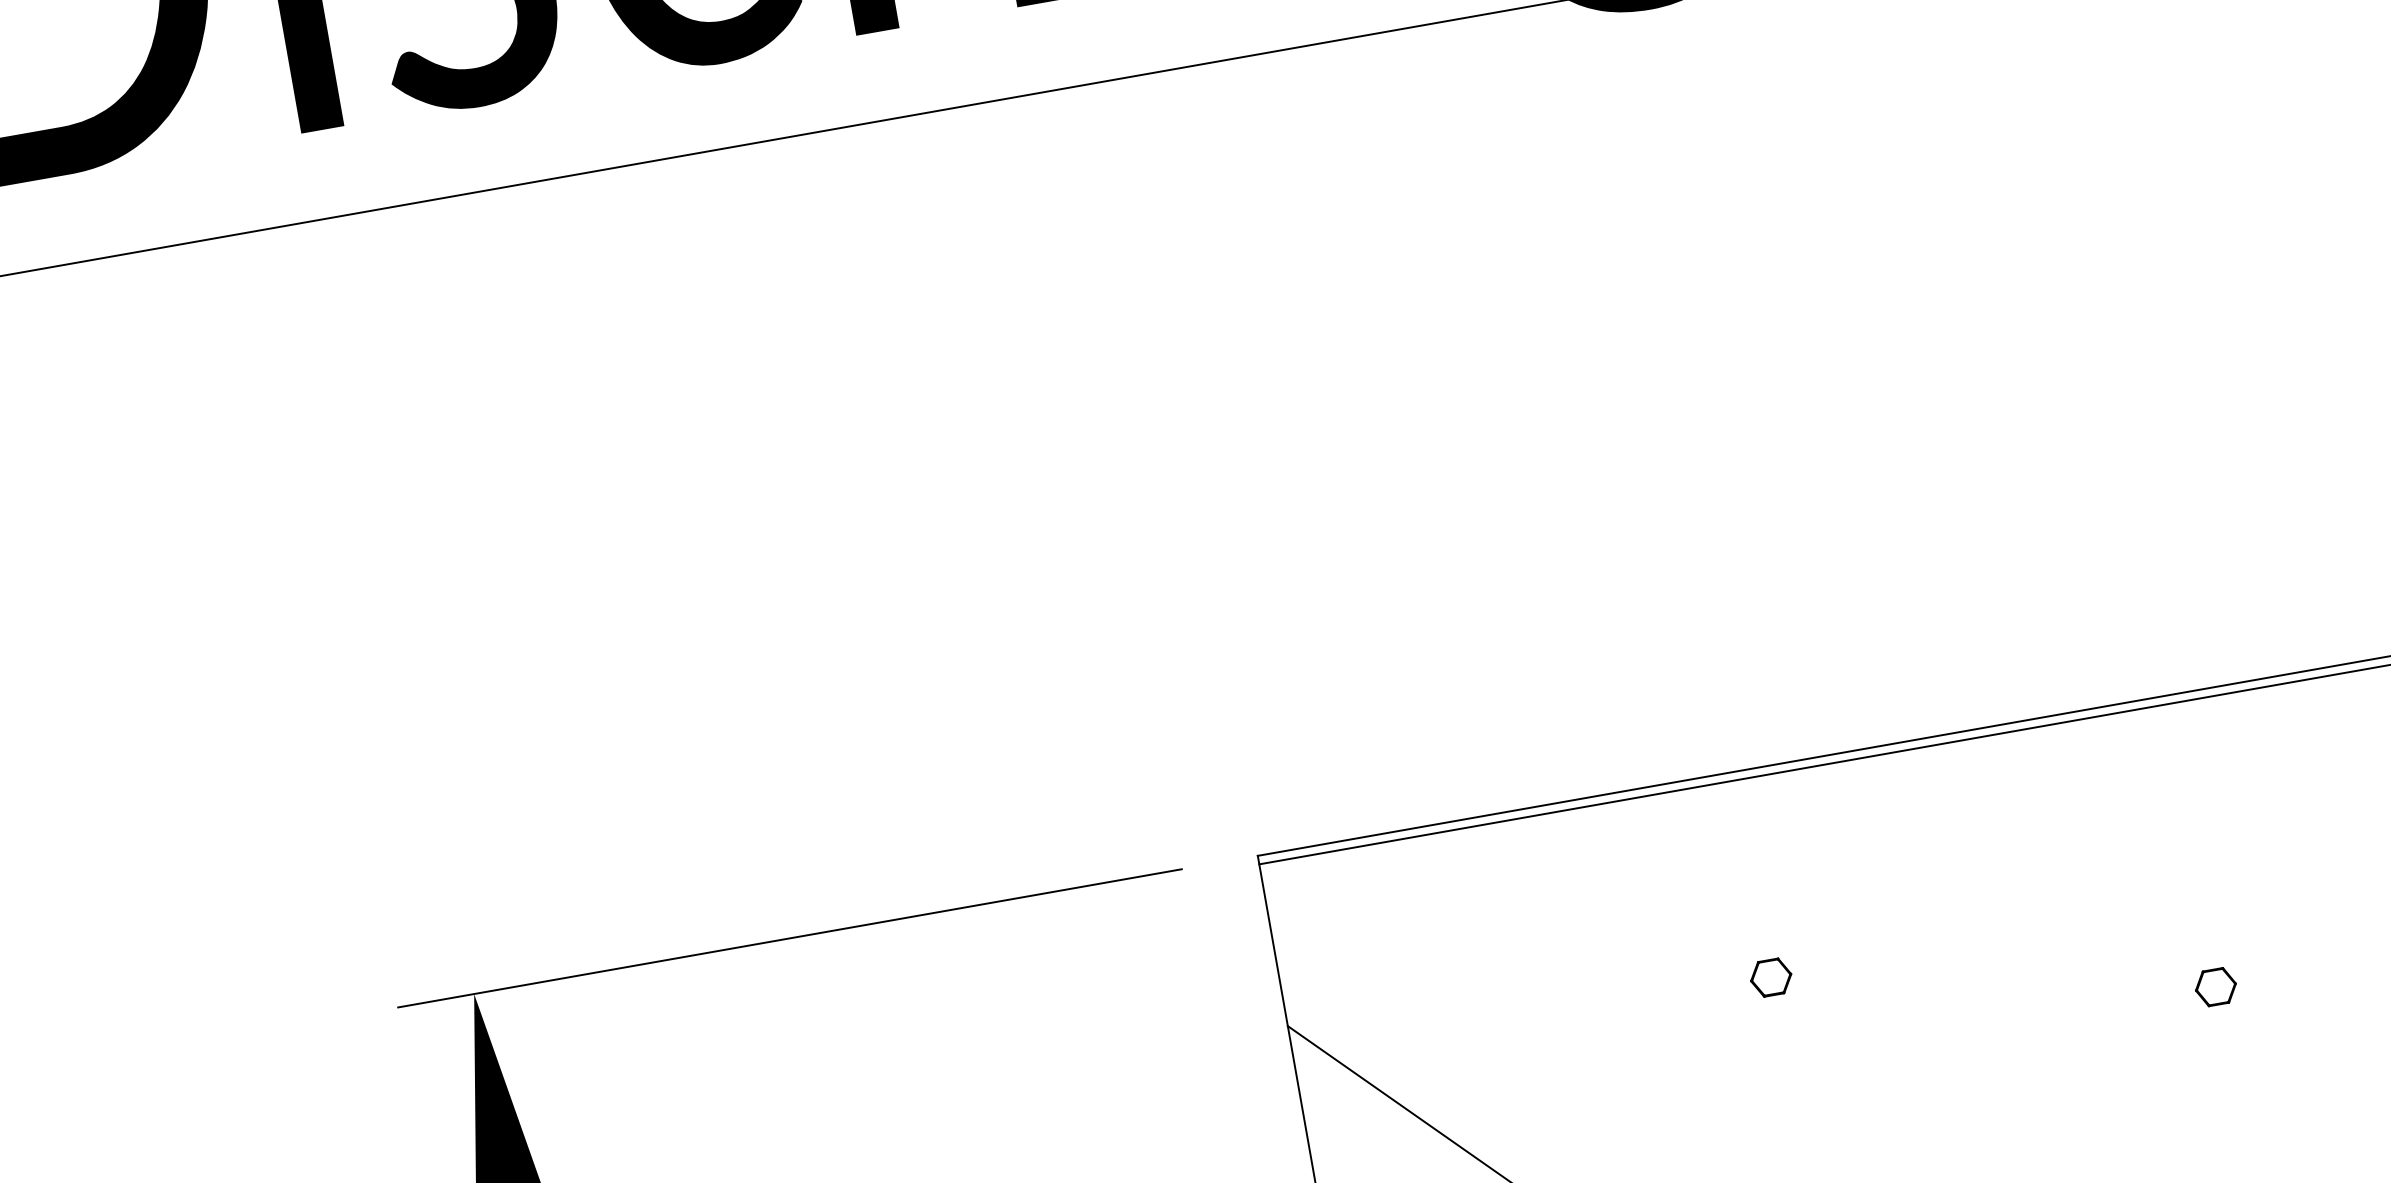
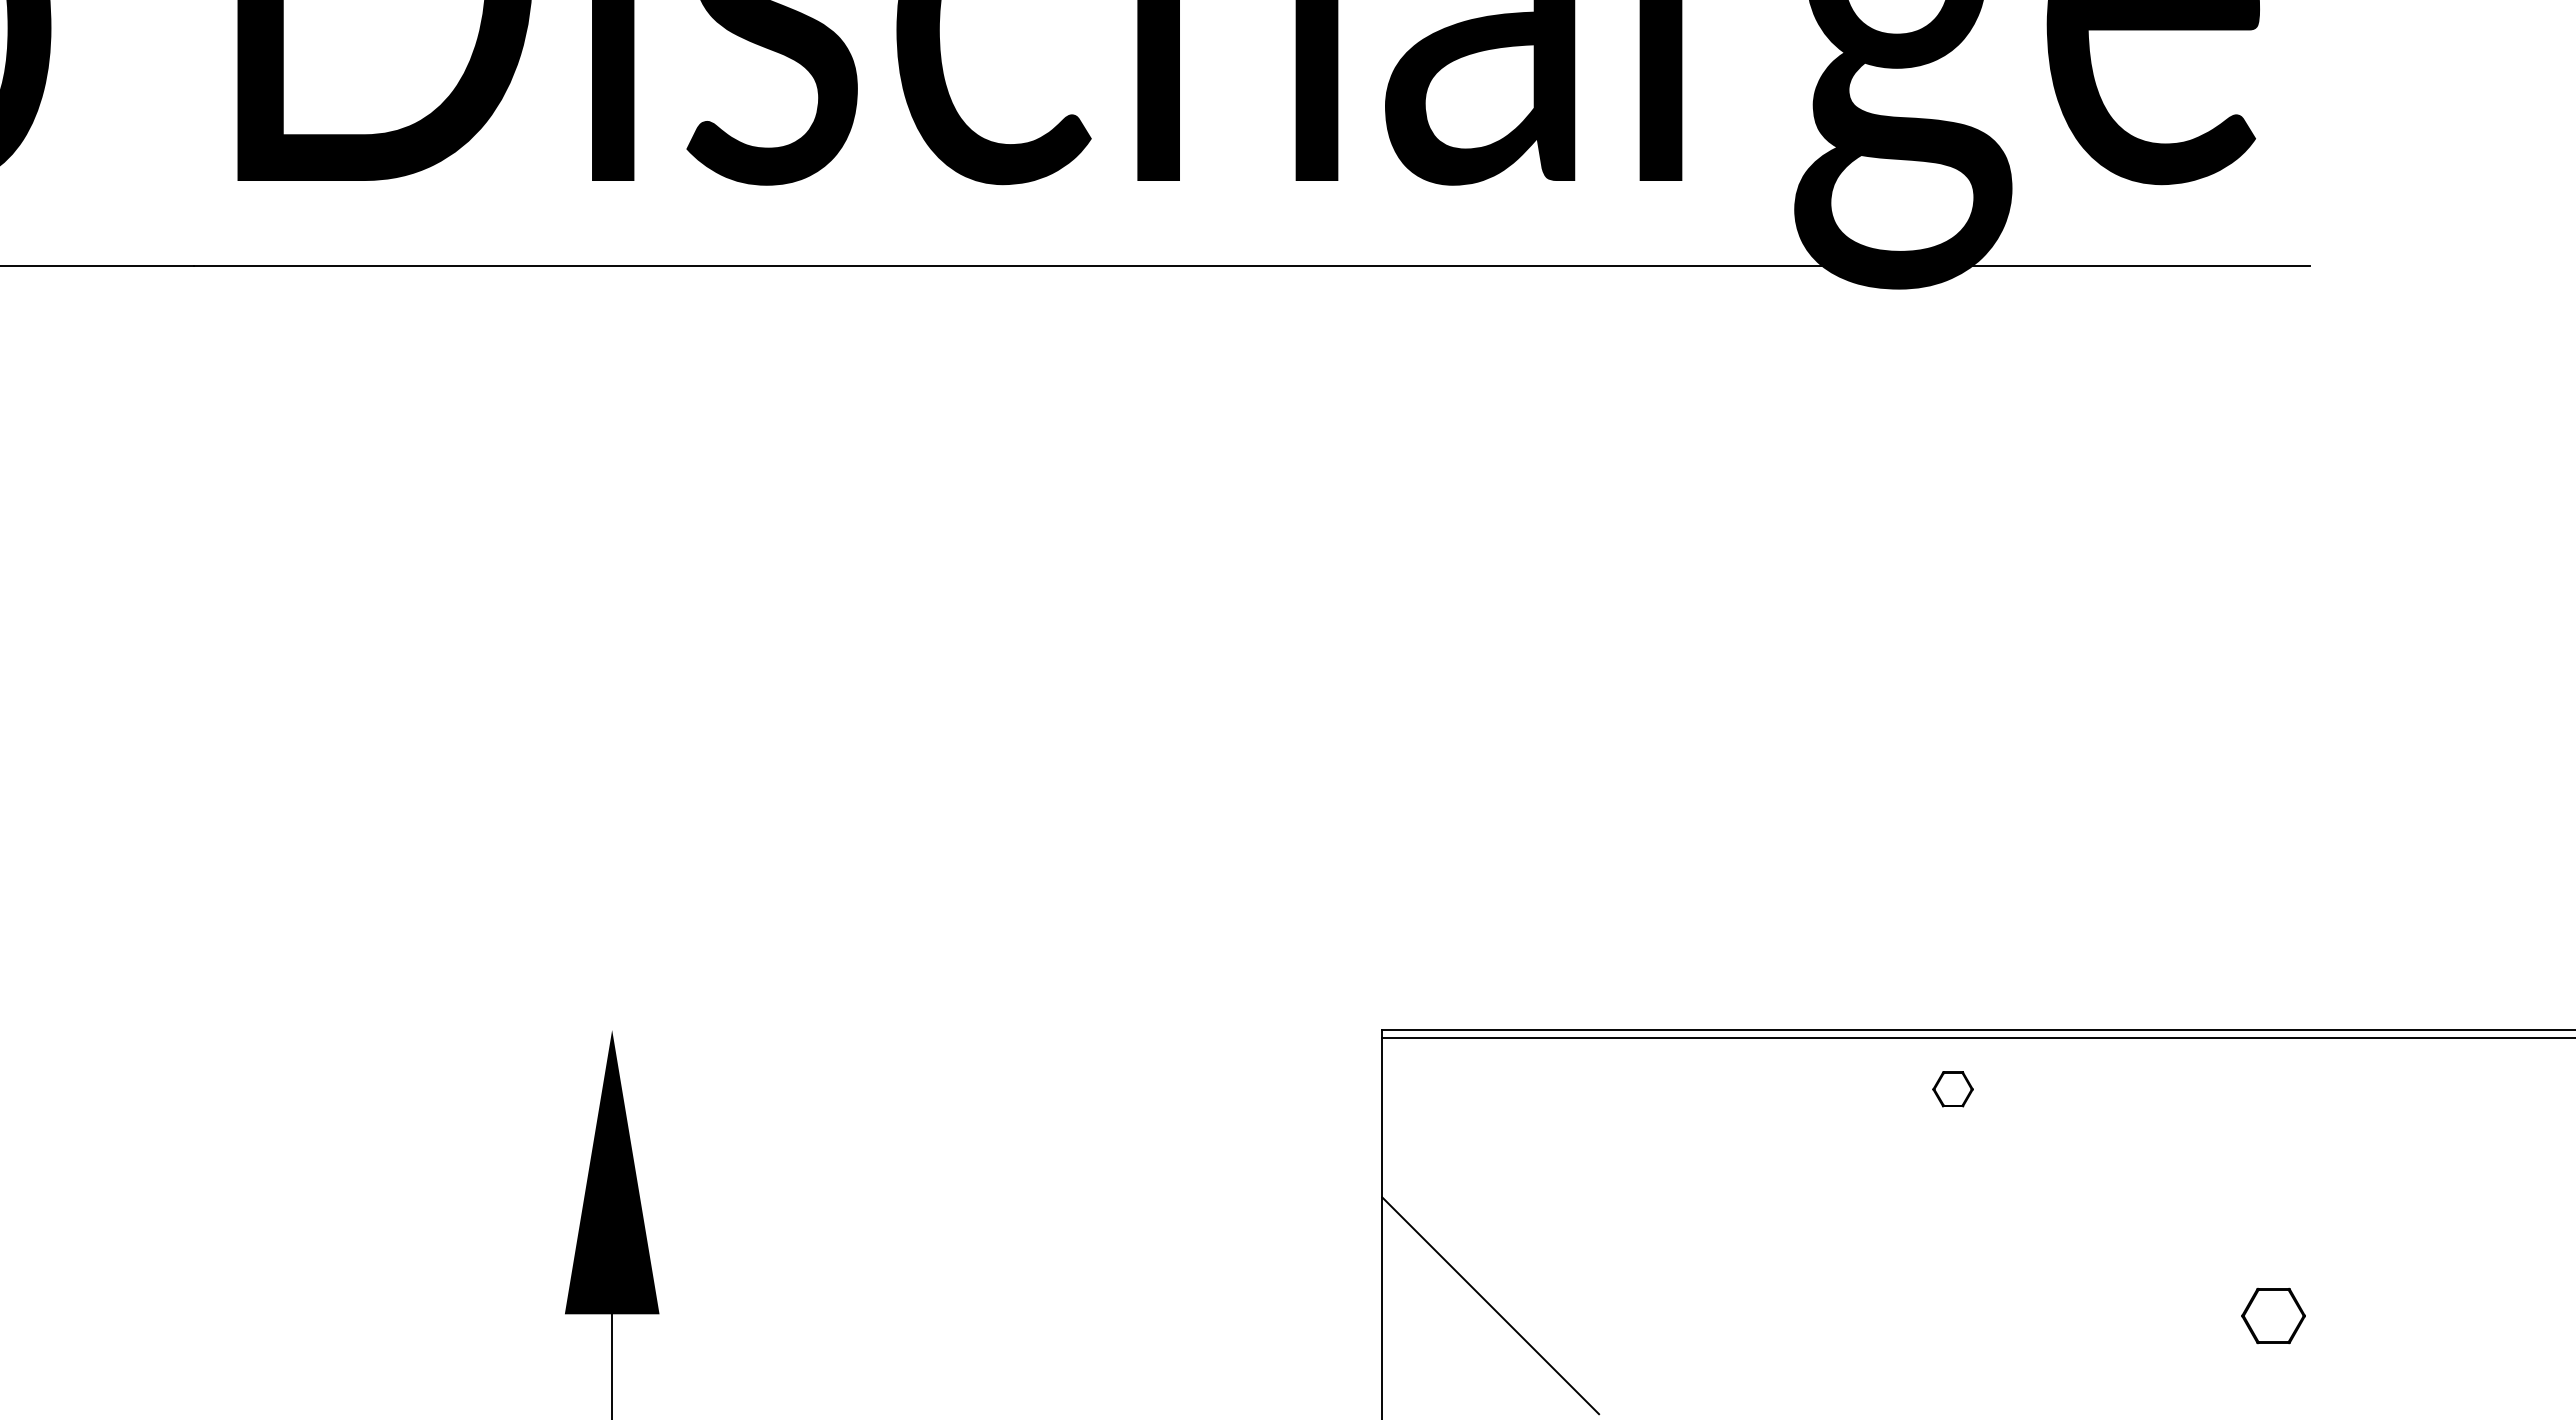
line: (790, 938) -> (922, 1030), removed
part: (1770, 977) -> (1952, 1089), moved
part: (2215, 987) -> (2272, 1316), size x1.6

